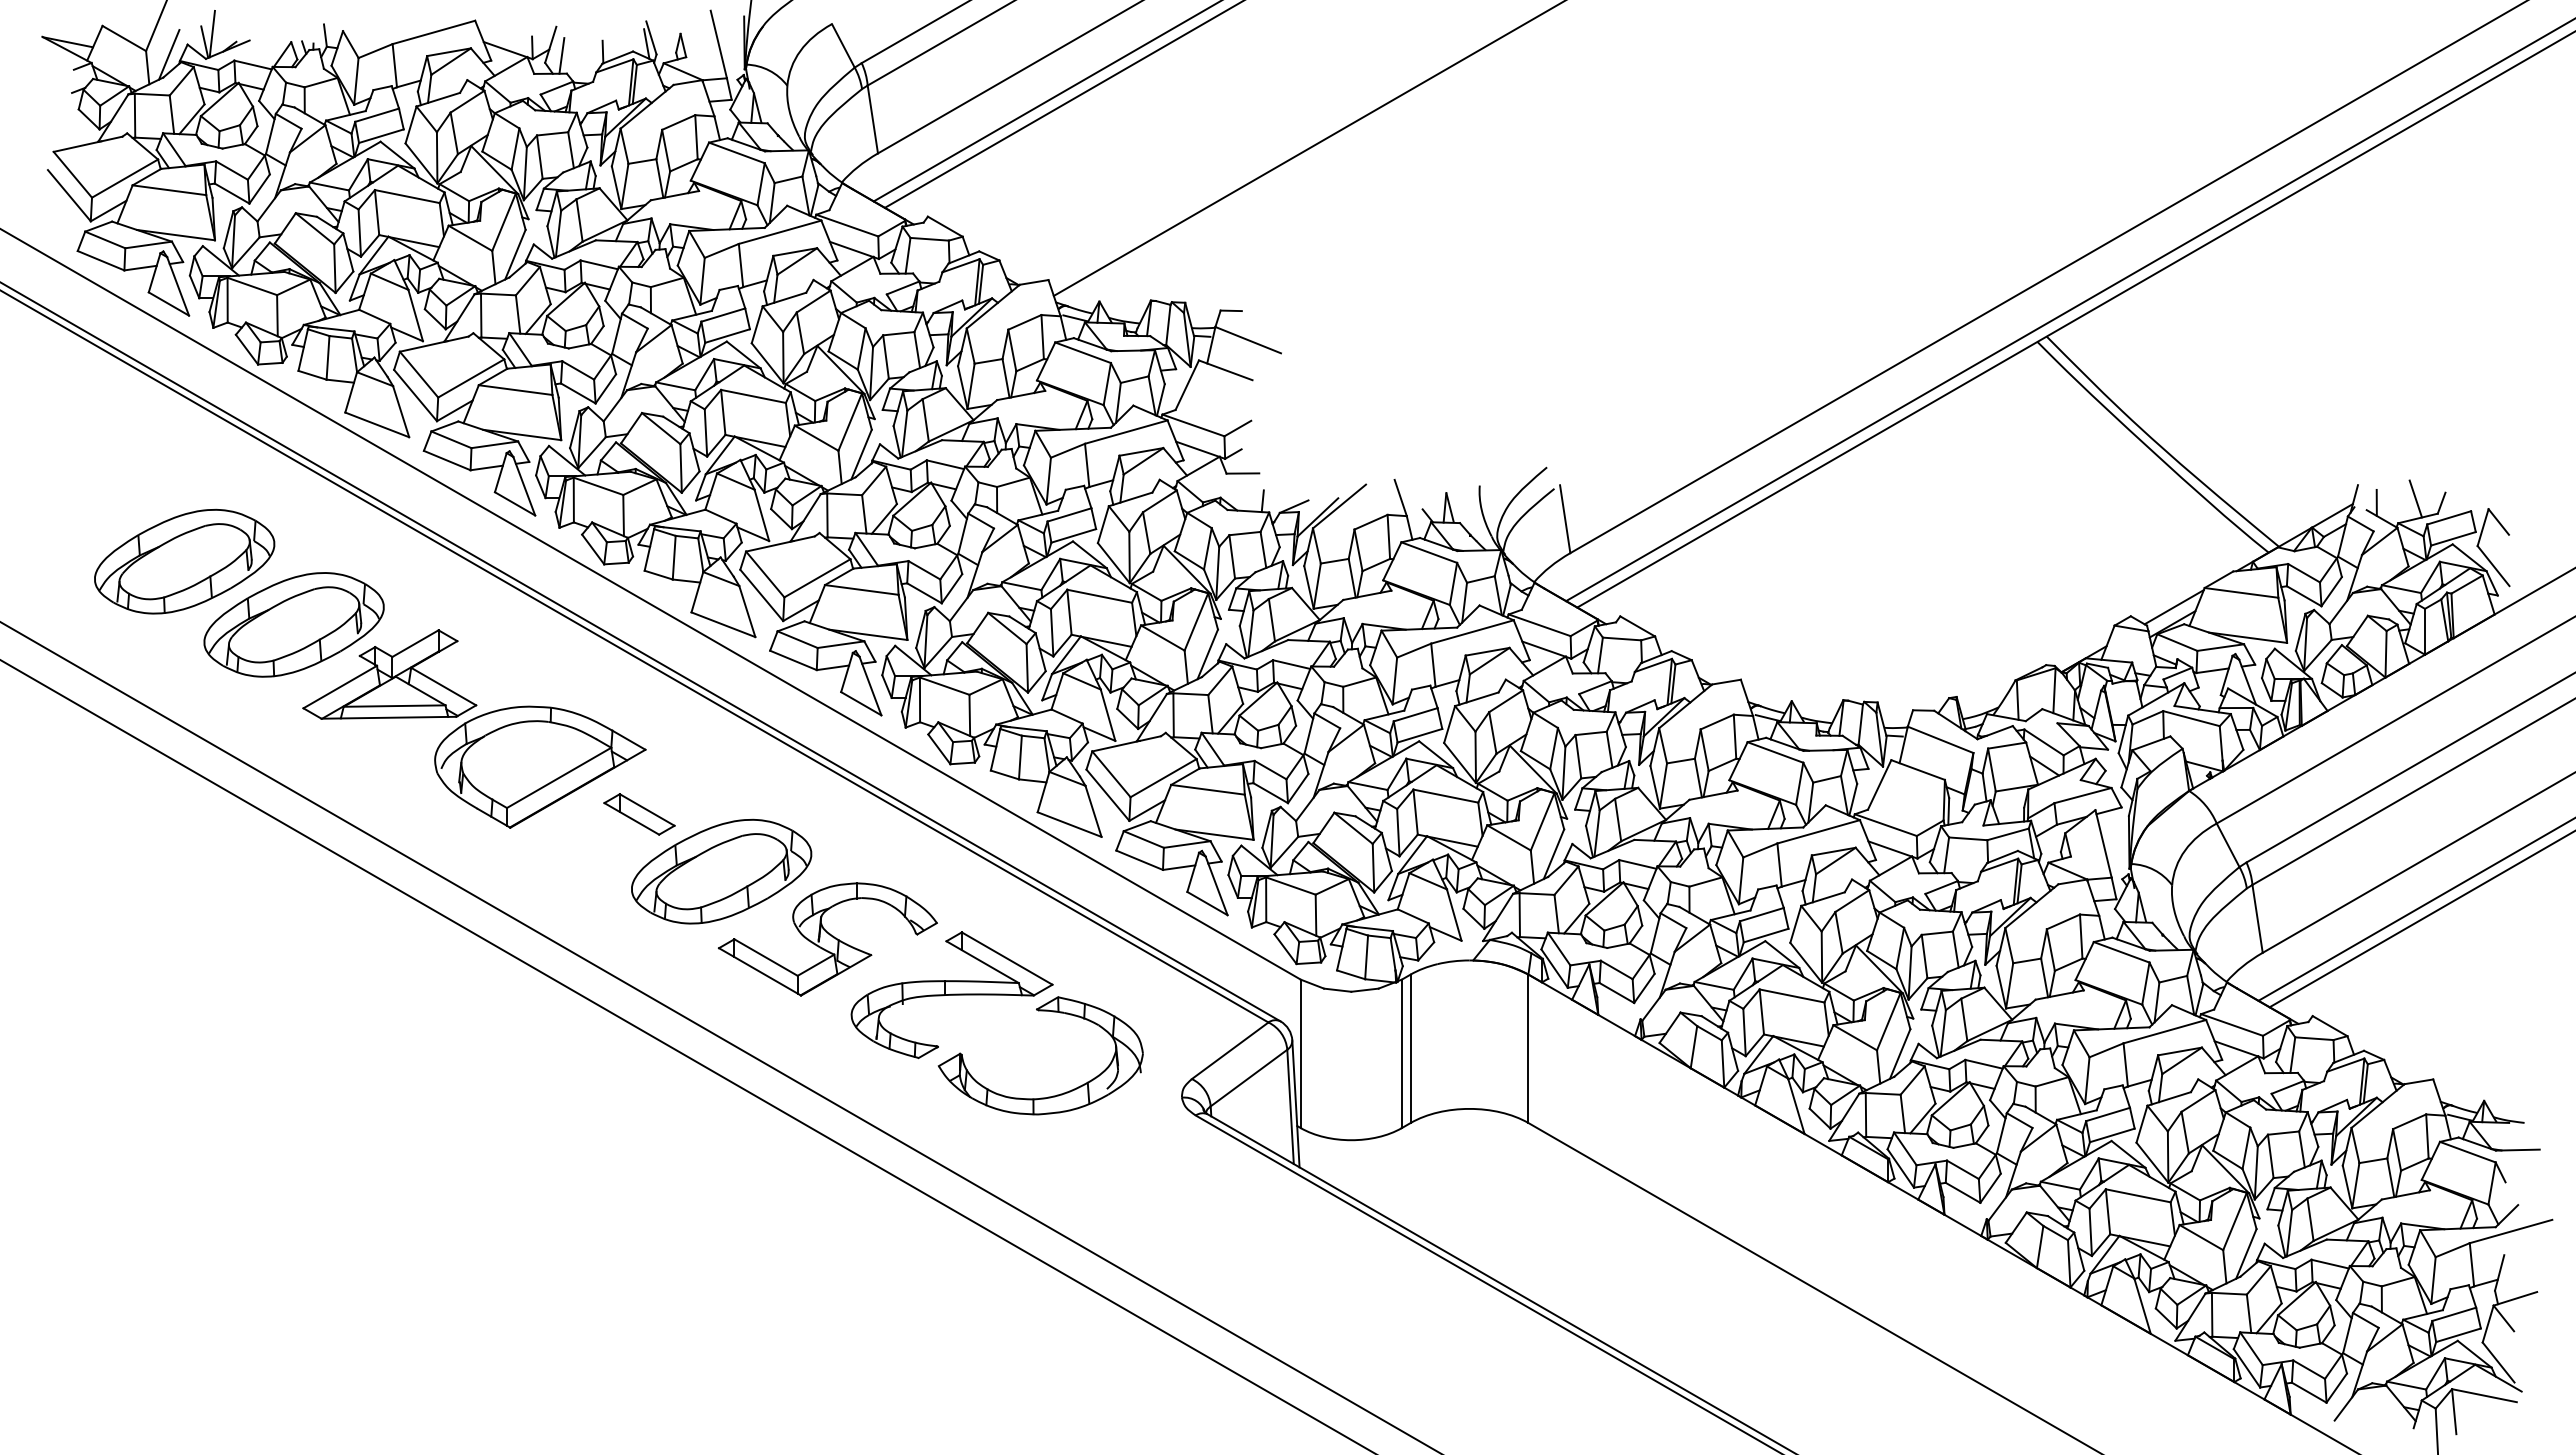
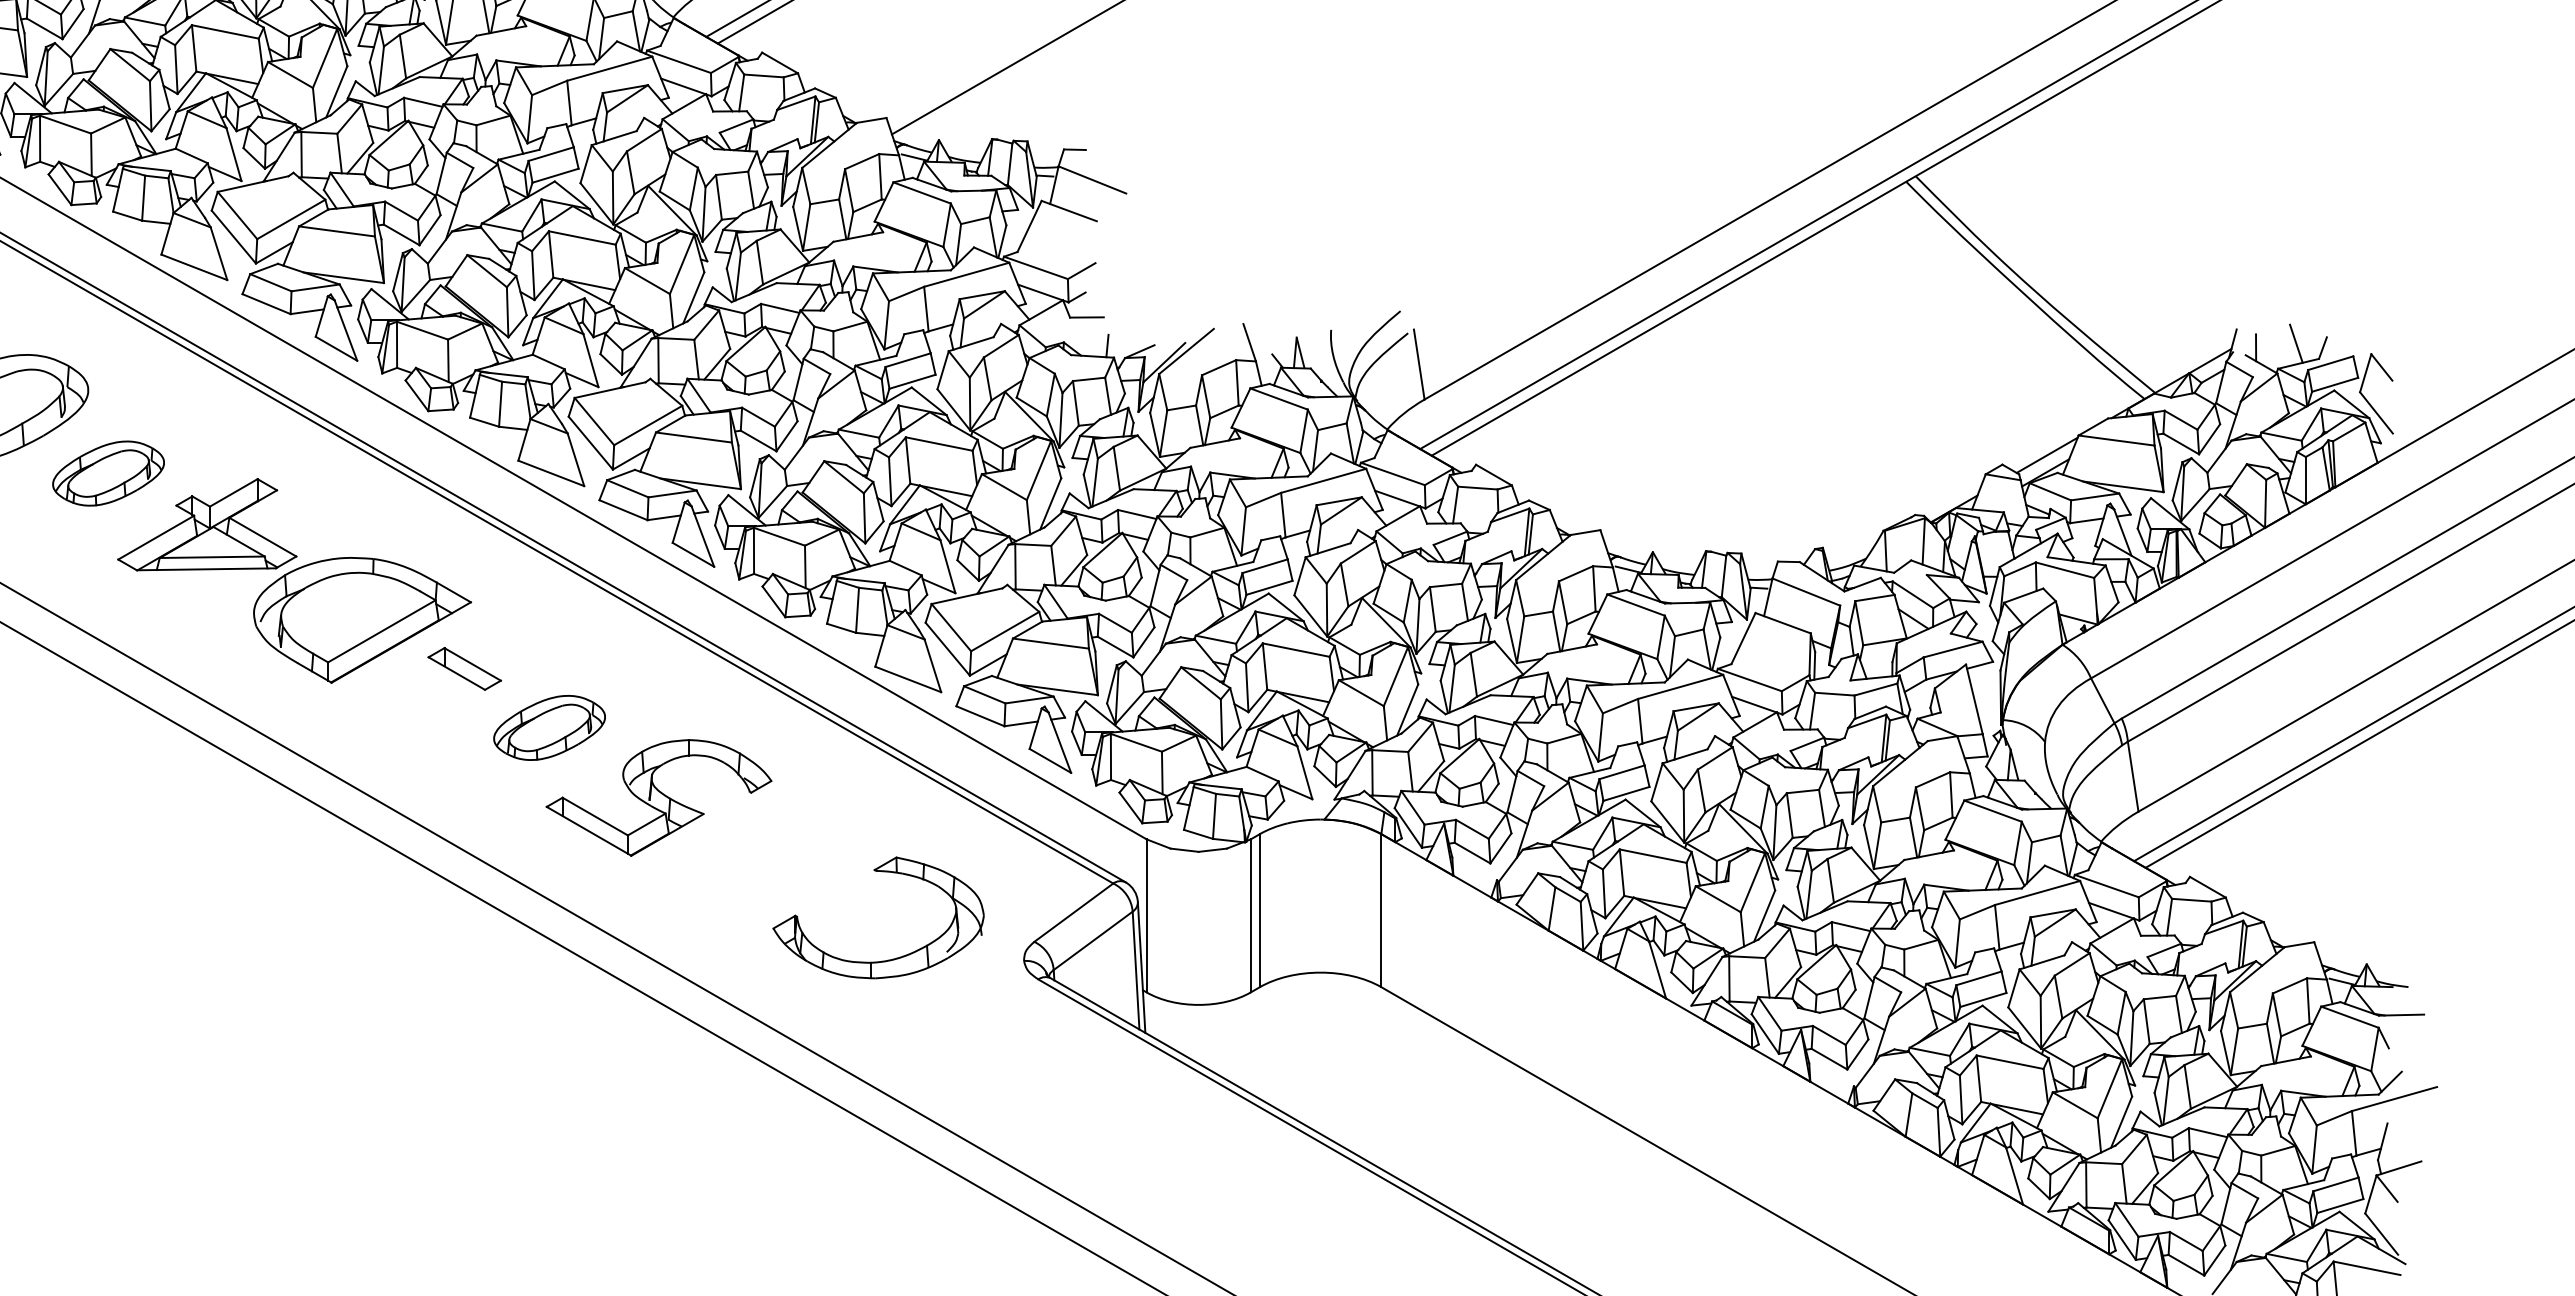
part: (293, 624) -> (108, 473), size x0.6
part: (721, 871) -> (549, 727), size x0.6
part: (951, 995) -> (786, 855), removed

